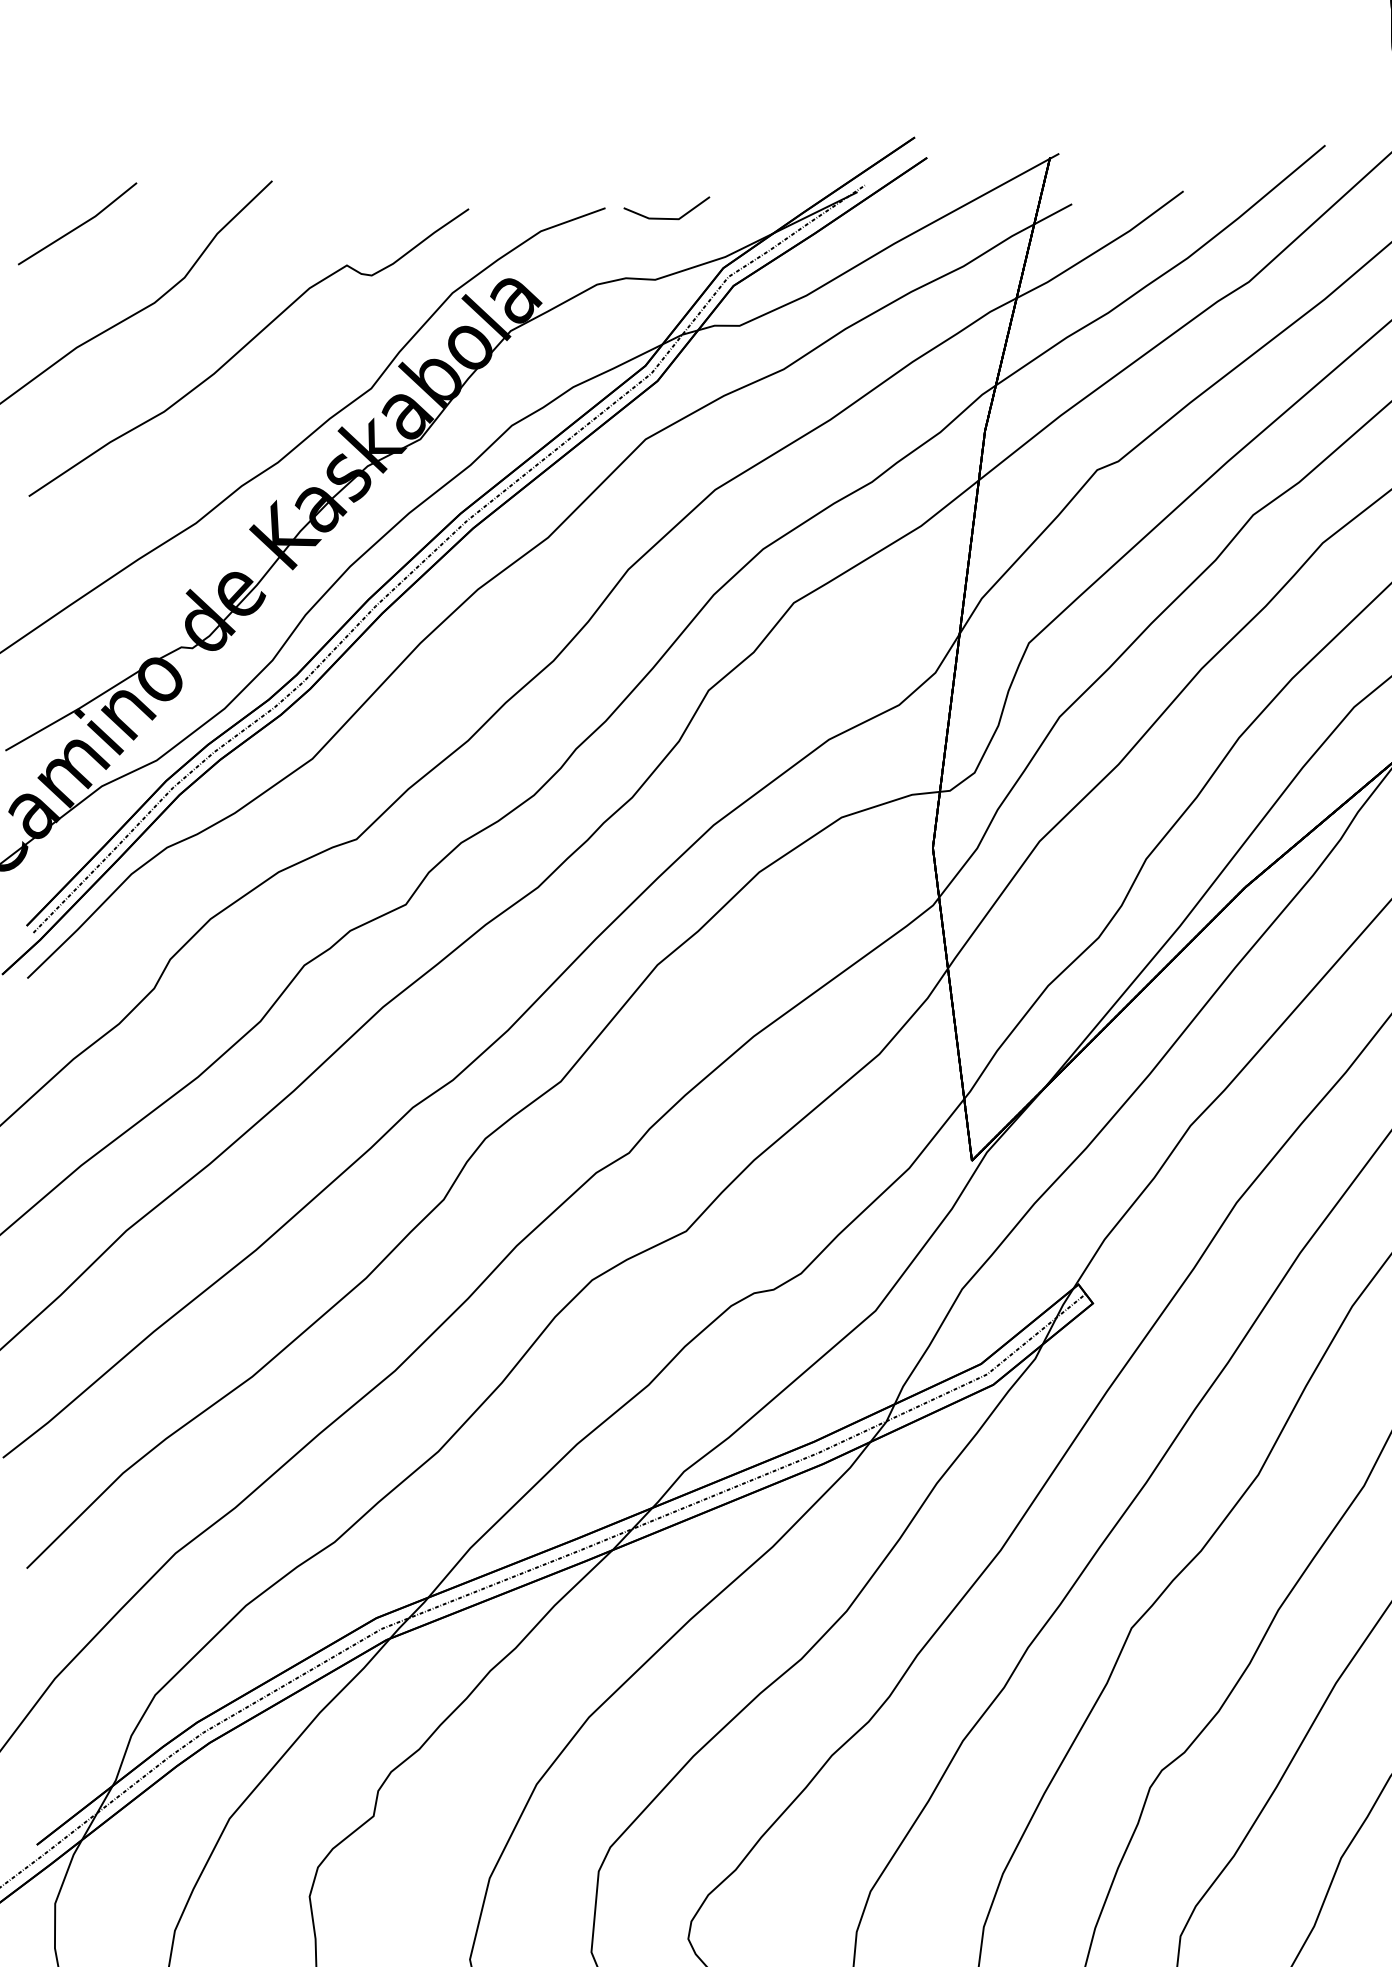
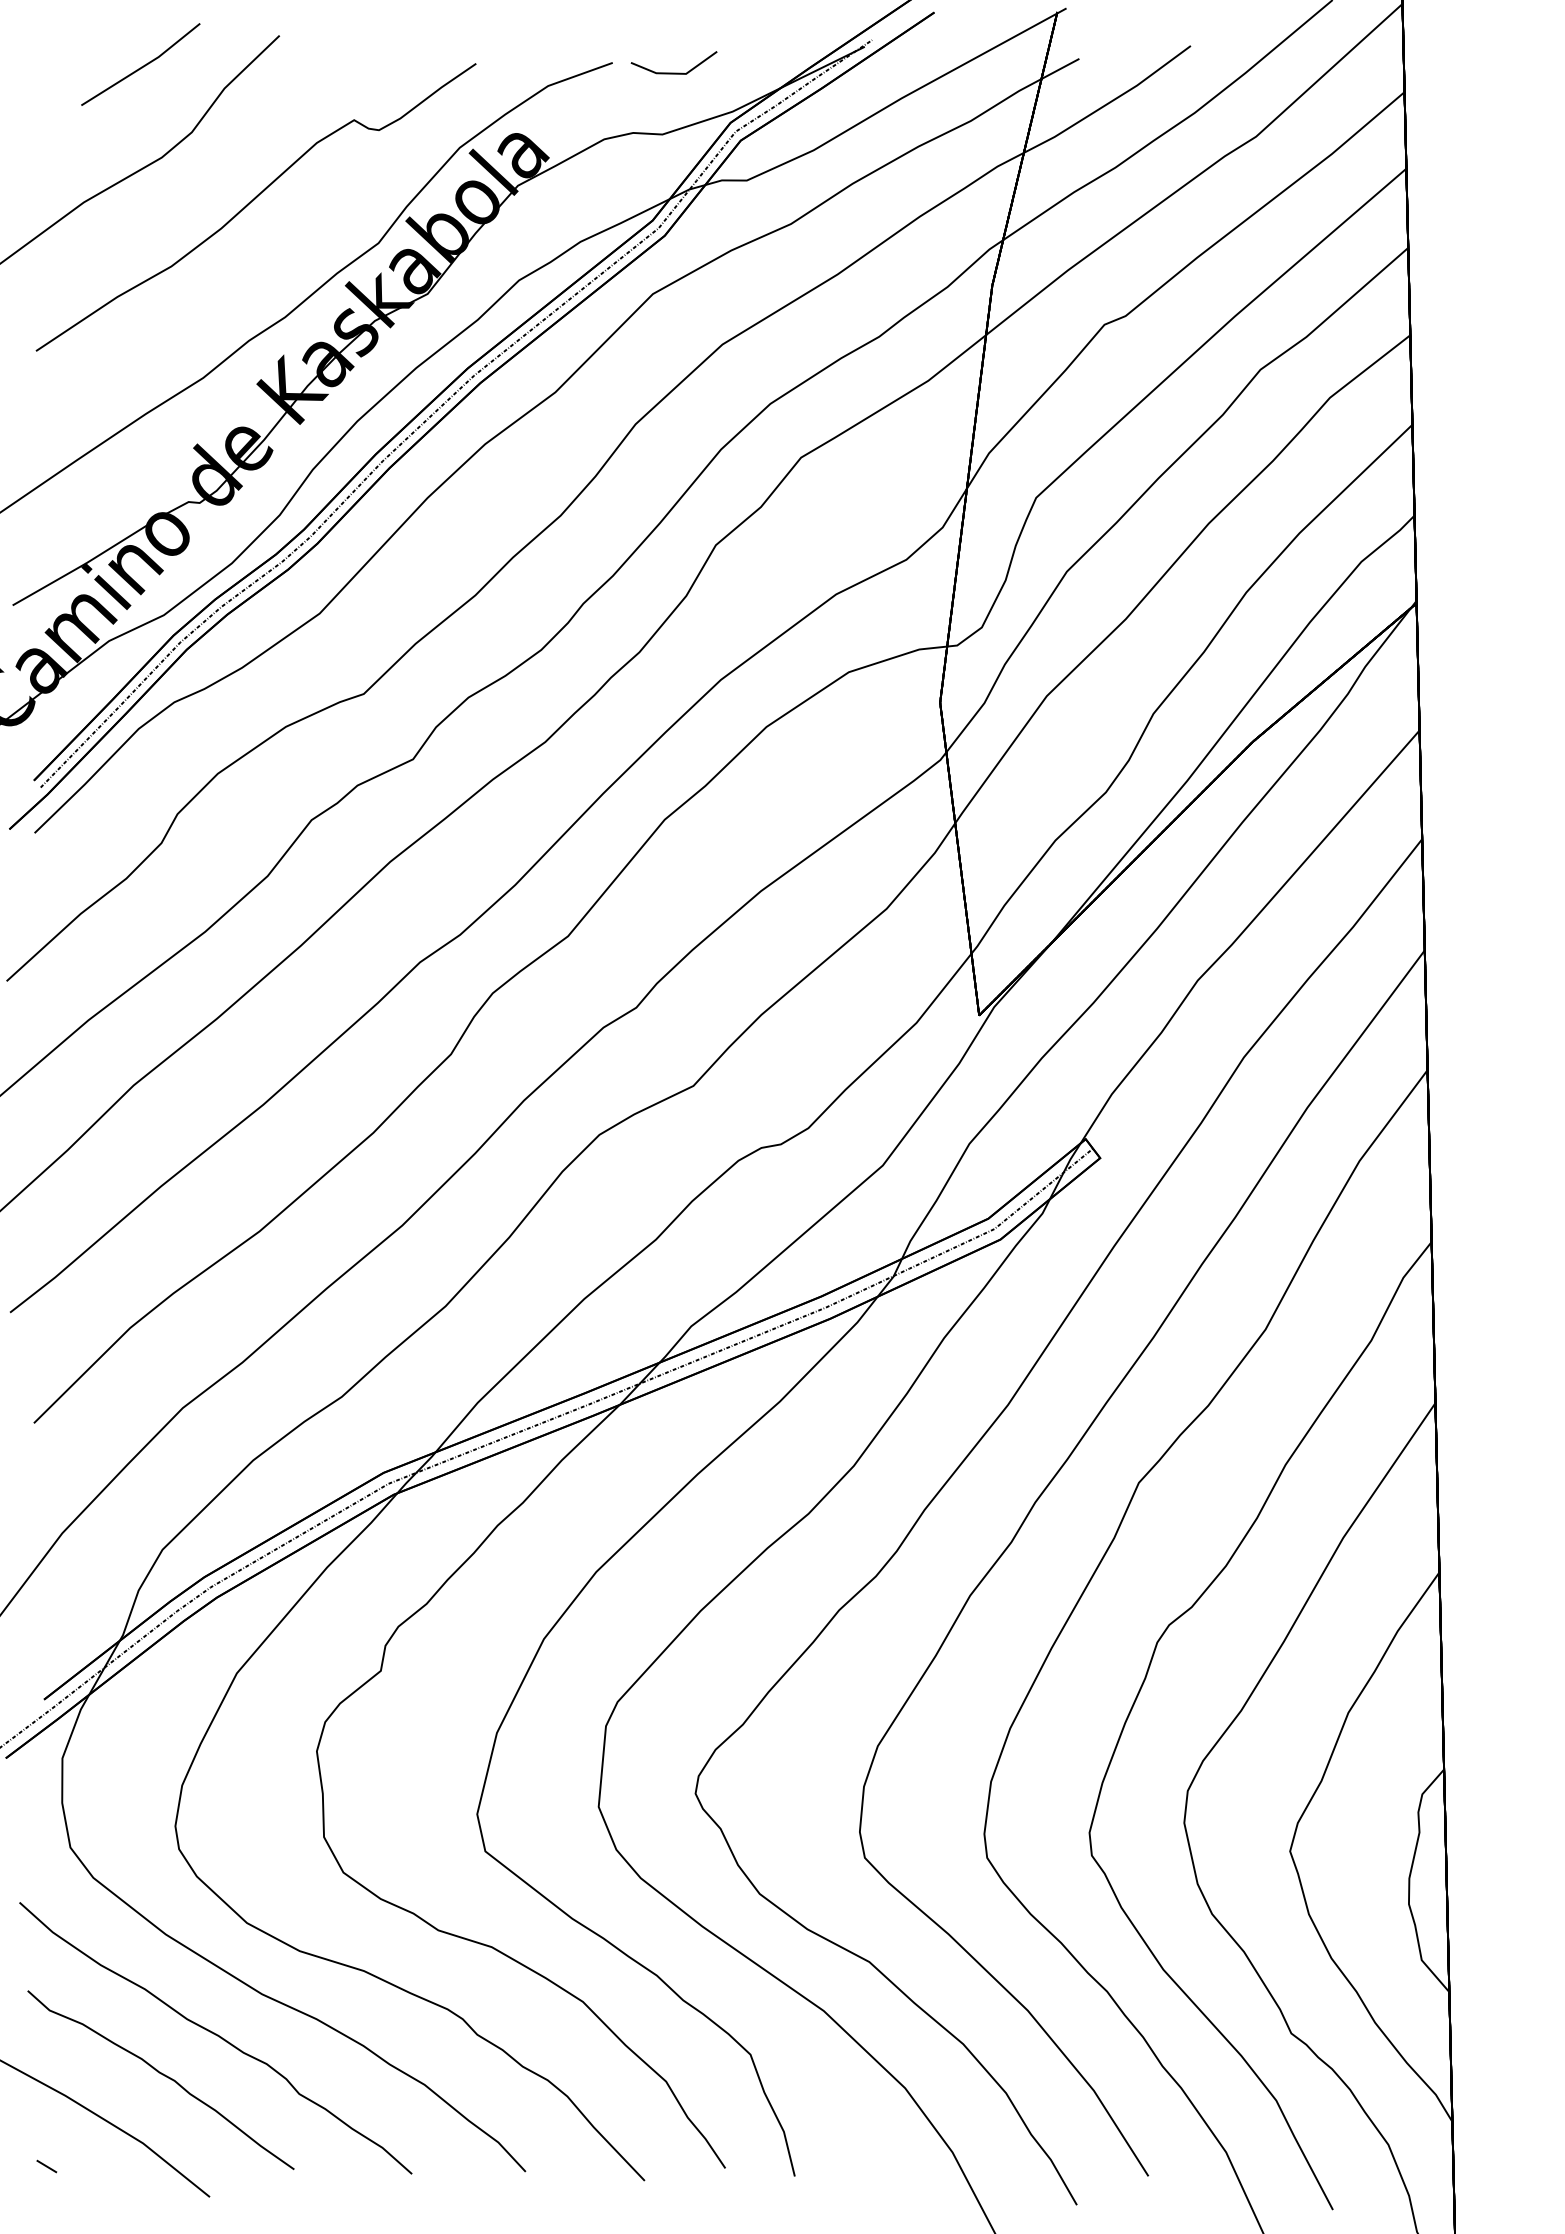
part: (77, 223) -> (140, 64), moved

